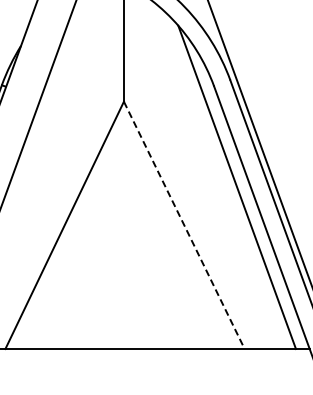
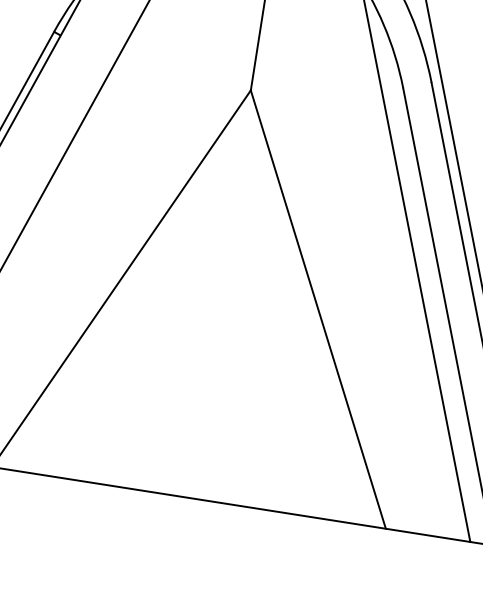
line: (184, 225) -> (318, 309), dashed -> solid

